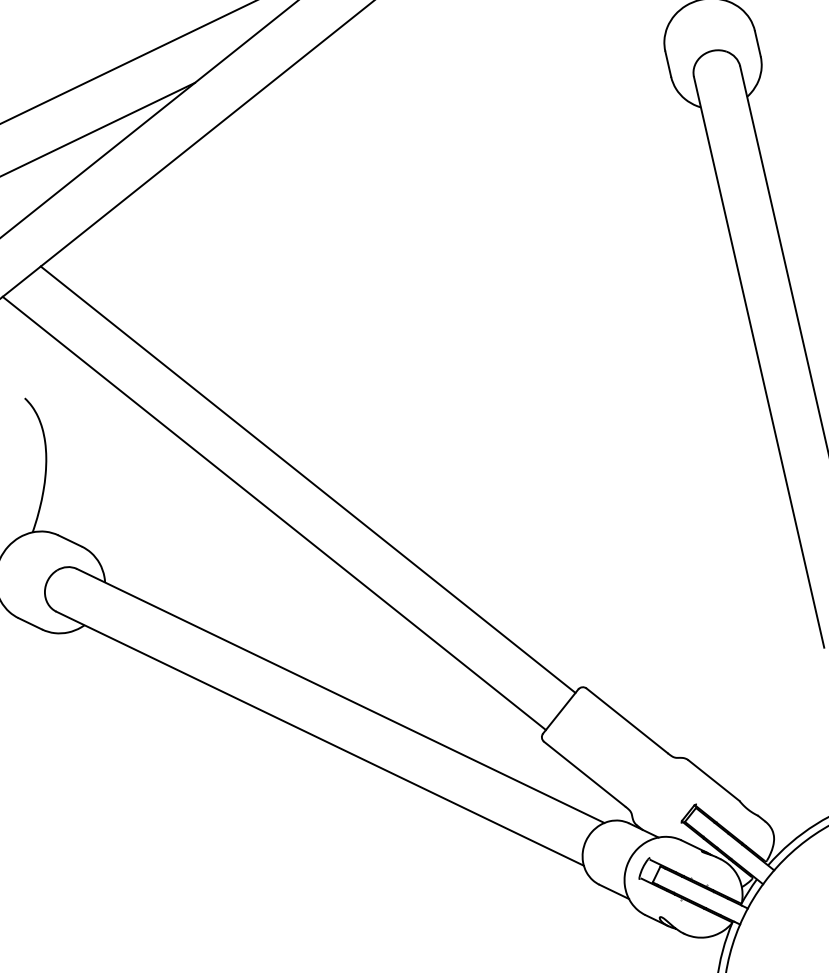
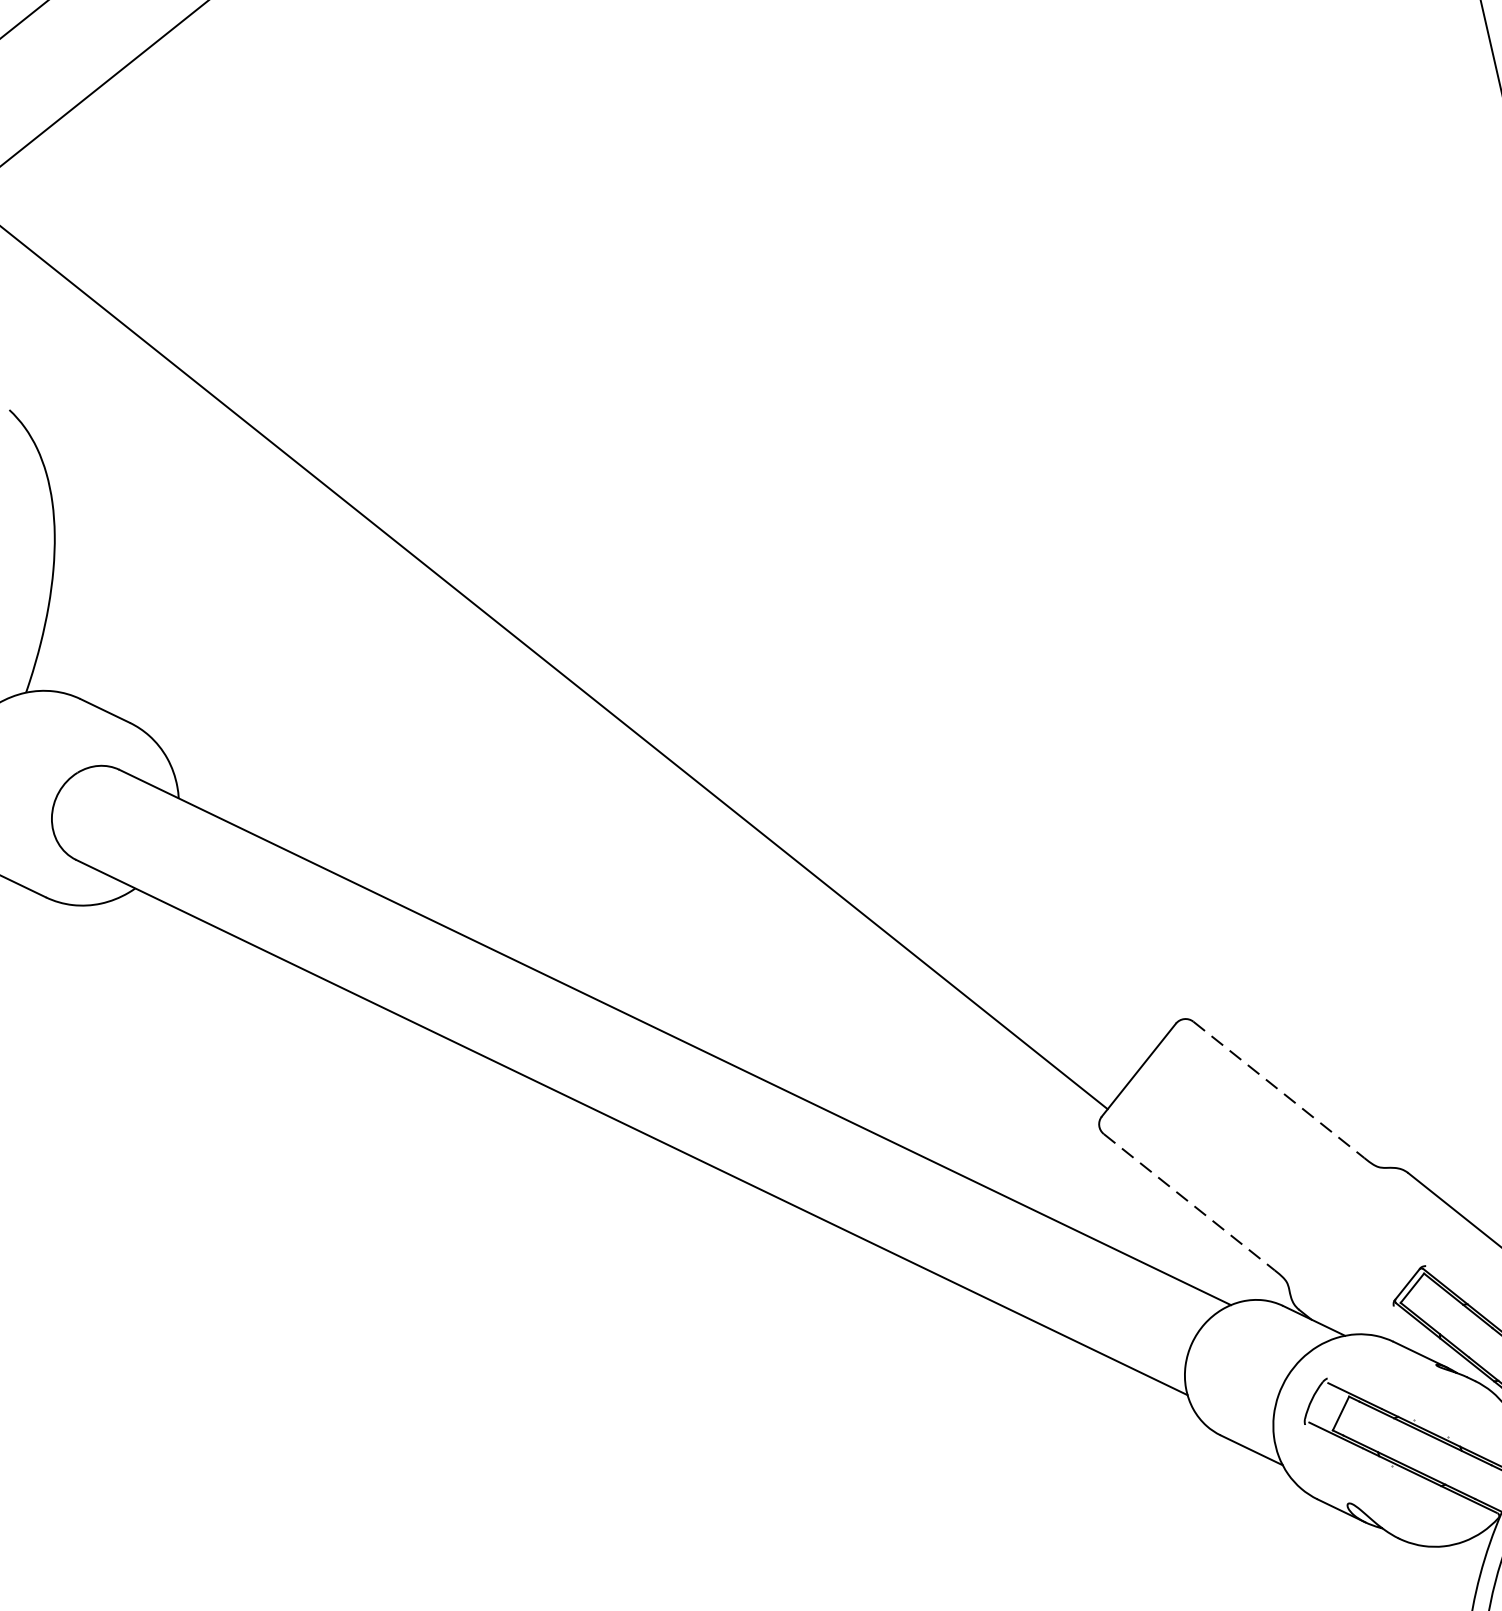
line: (307, 479) -> (605, 581), removed
line: (627, 720) -> (1279, 1089), solid -> dashed
line: (584, 774) -> (1188, 1202), solid -> dashed

